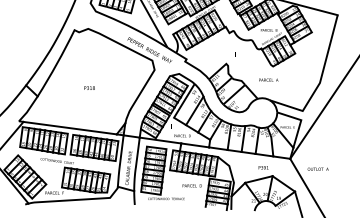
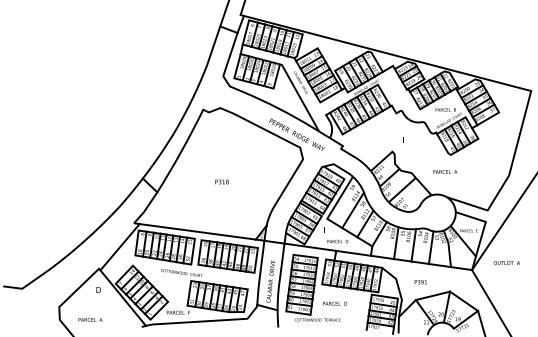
text: (263, 168) -> (420, 282), moved
text: (317, 168) -> (506, 262), moved
text: (192, 185) -> (335, 303), moved

